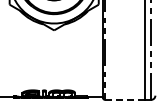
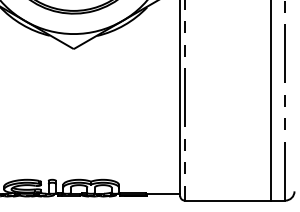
line: (124, 99) -> (227, 199), dashed -> solid

